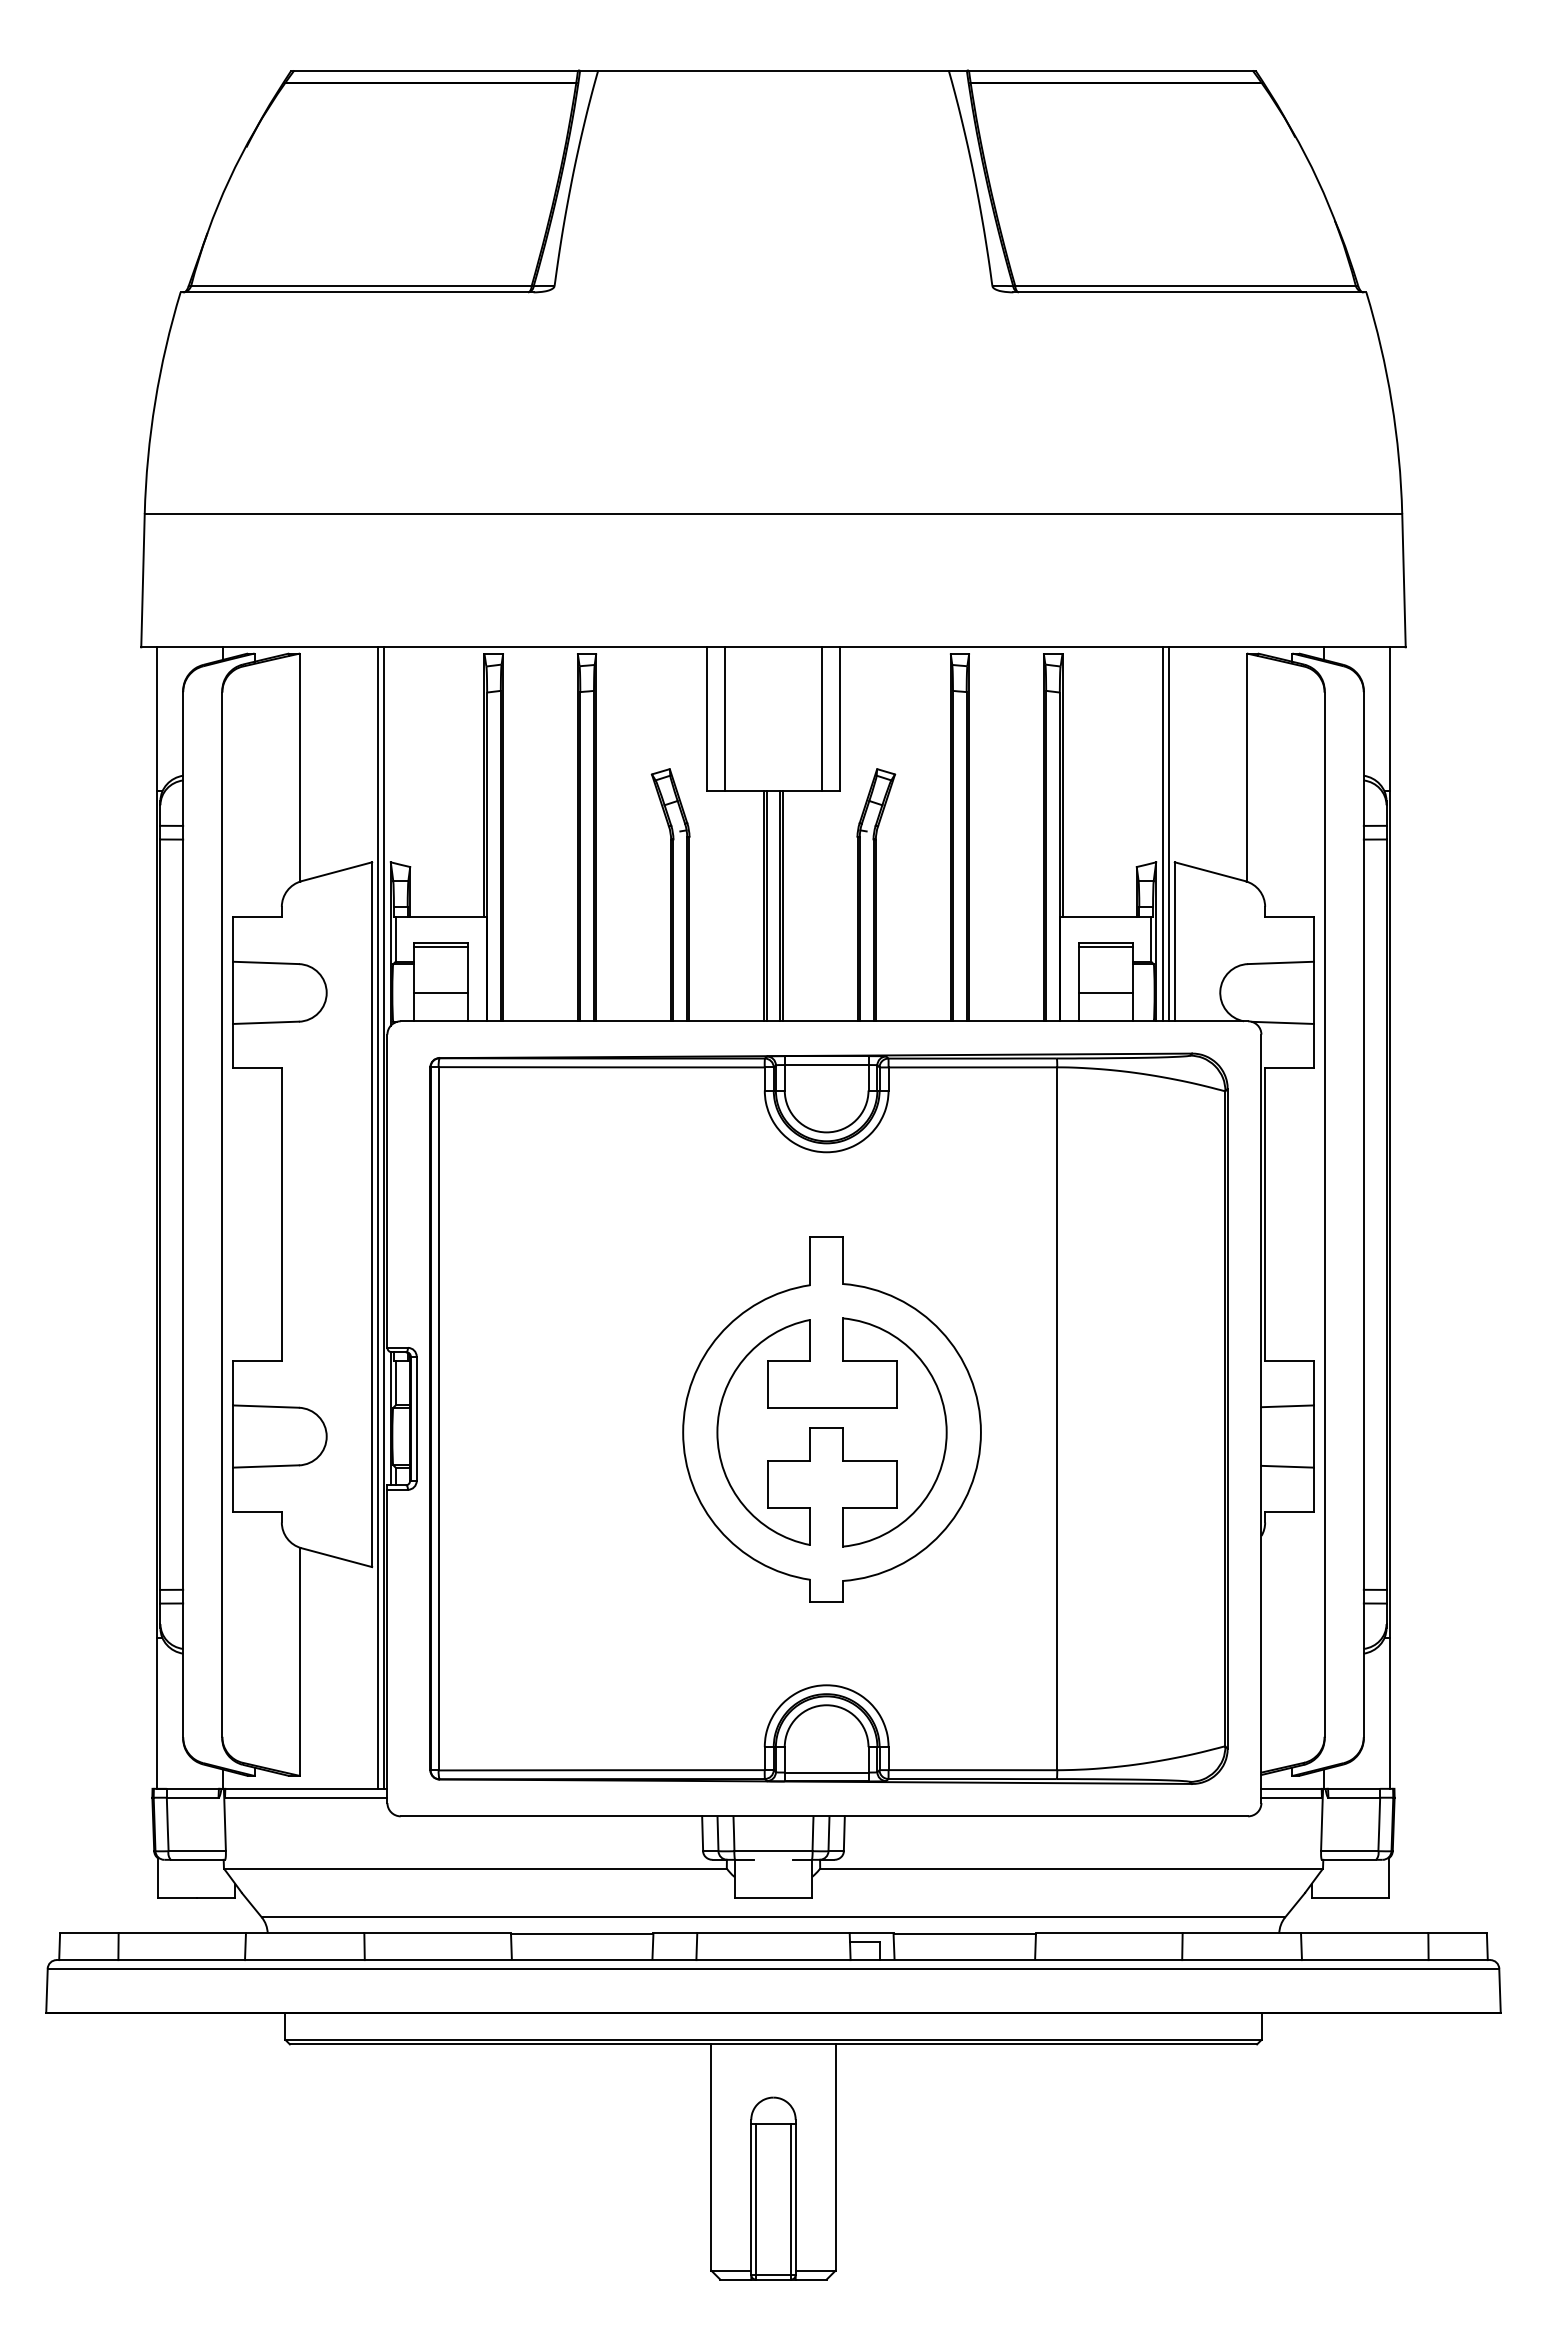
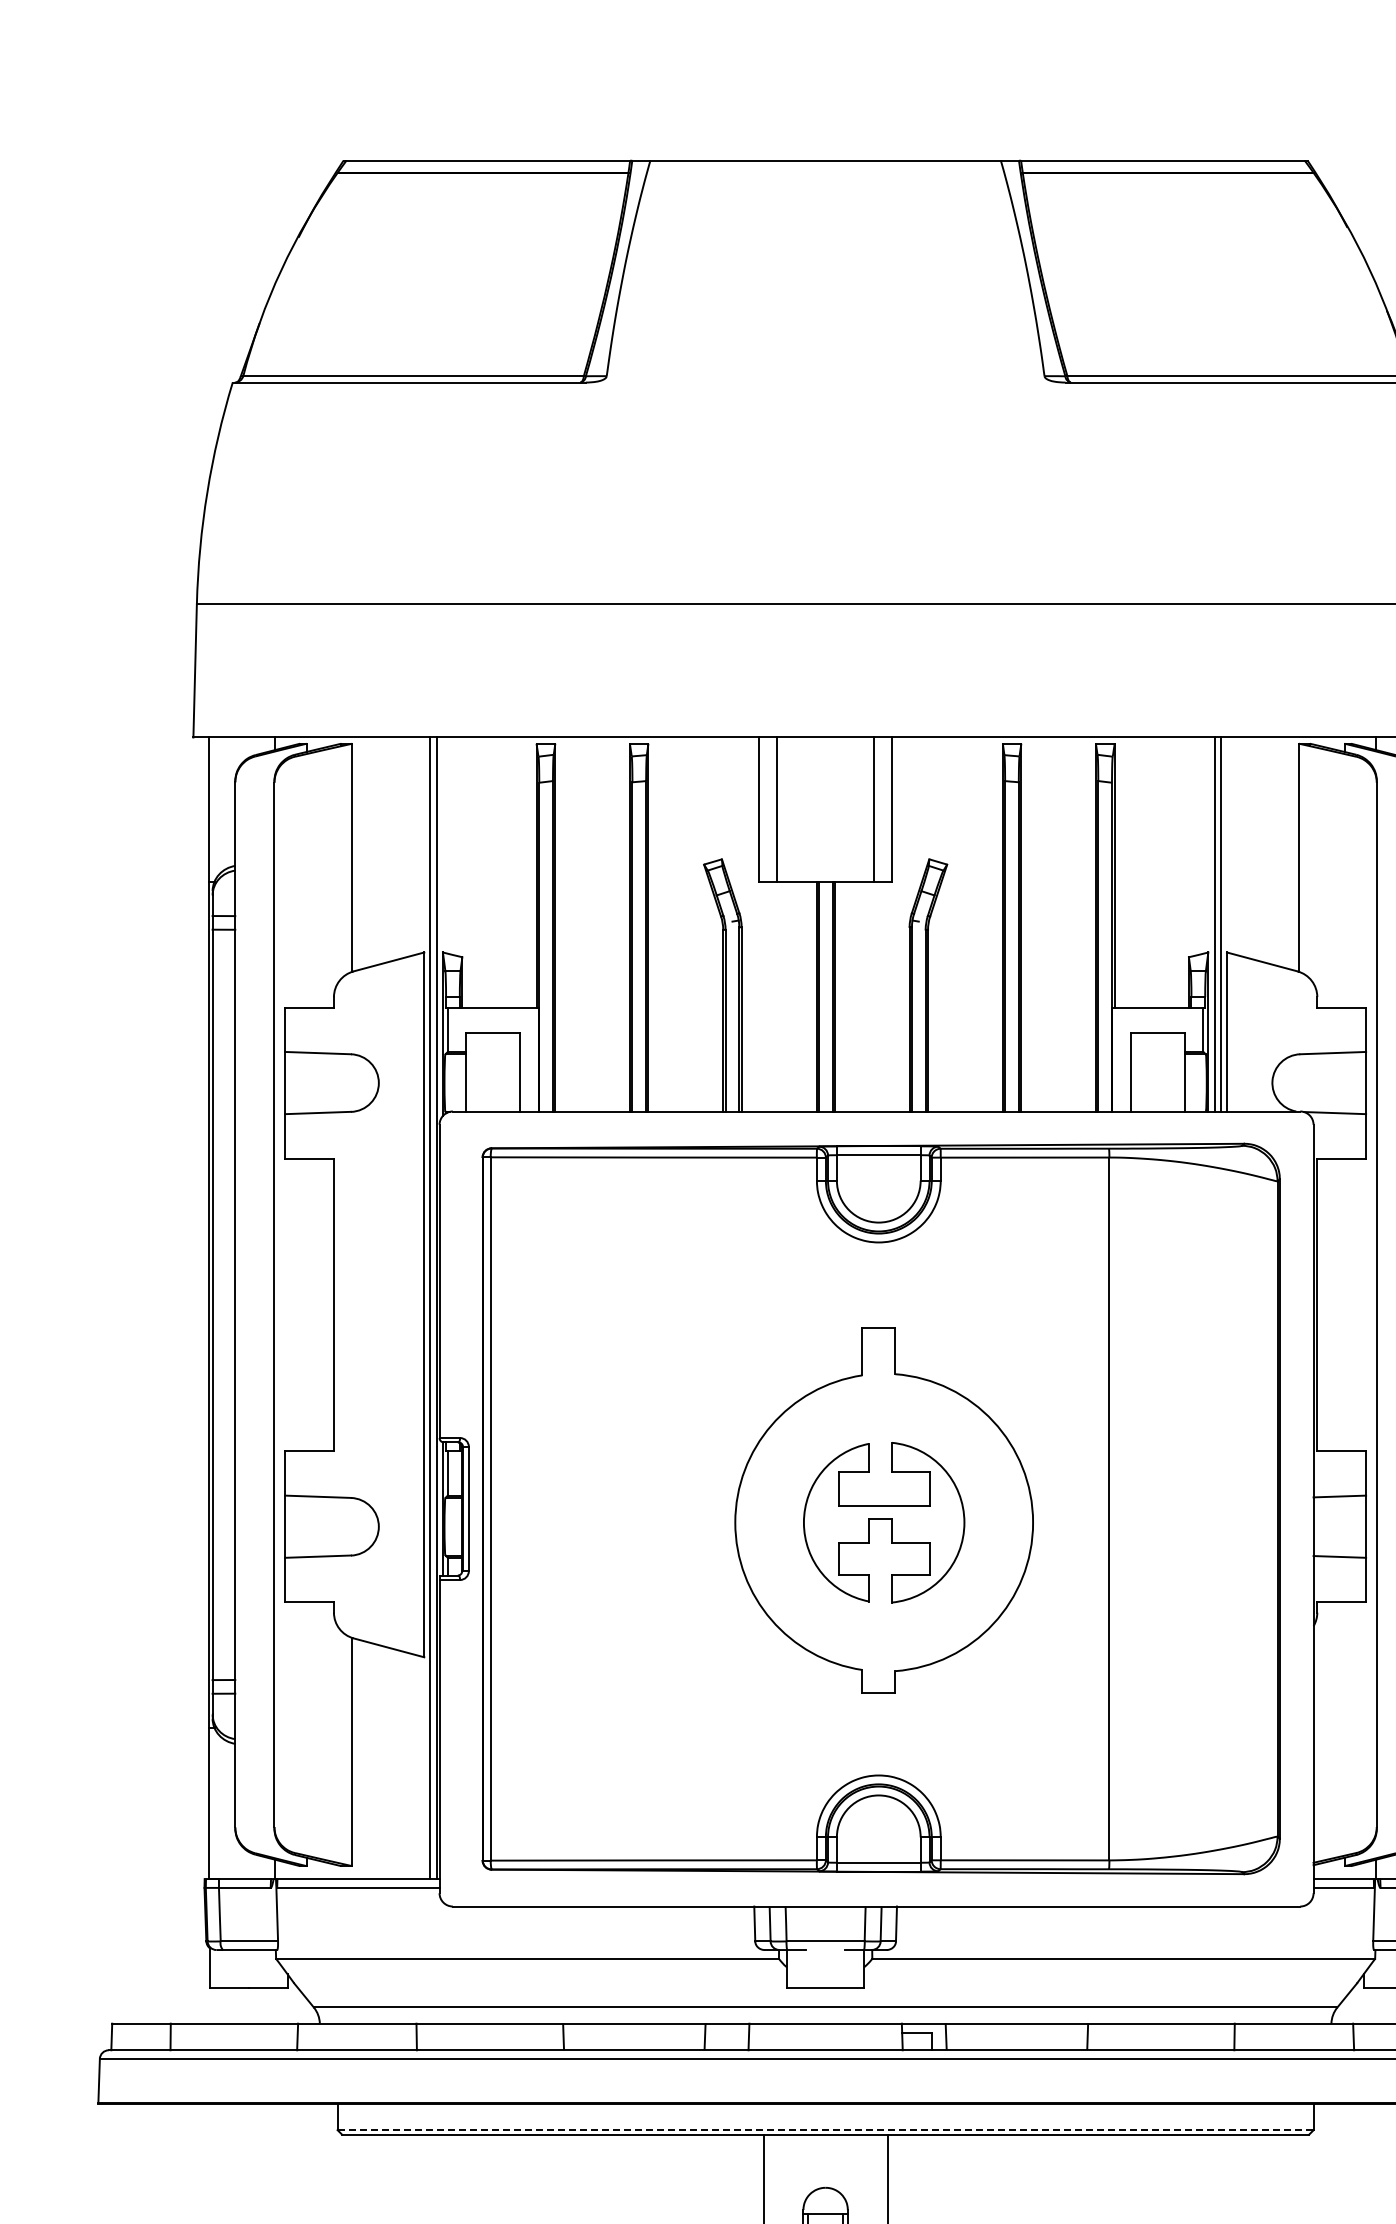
line: (441, 946) -> (493, 1036), removed
line: (1105, 946) -> (1157, 1036), removed
line: (441, 992) -> (493, 1082), removed
line: (1105, 992) -> (1157, 1082), removed
part: (831, 1432) -> (883, 1522), size x0.7
line: (773, 2039) -> (825, 2129), solid -> dashed

